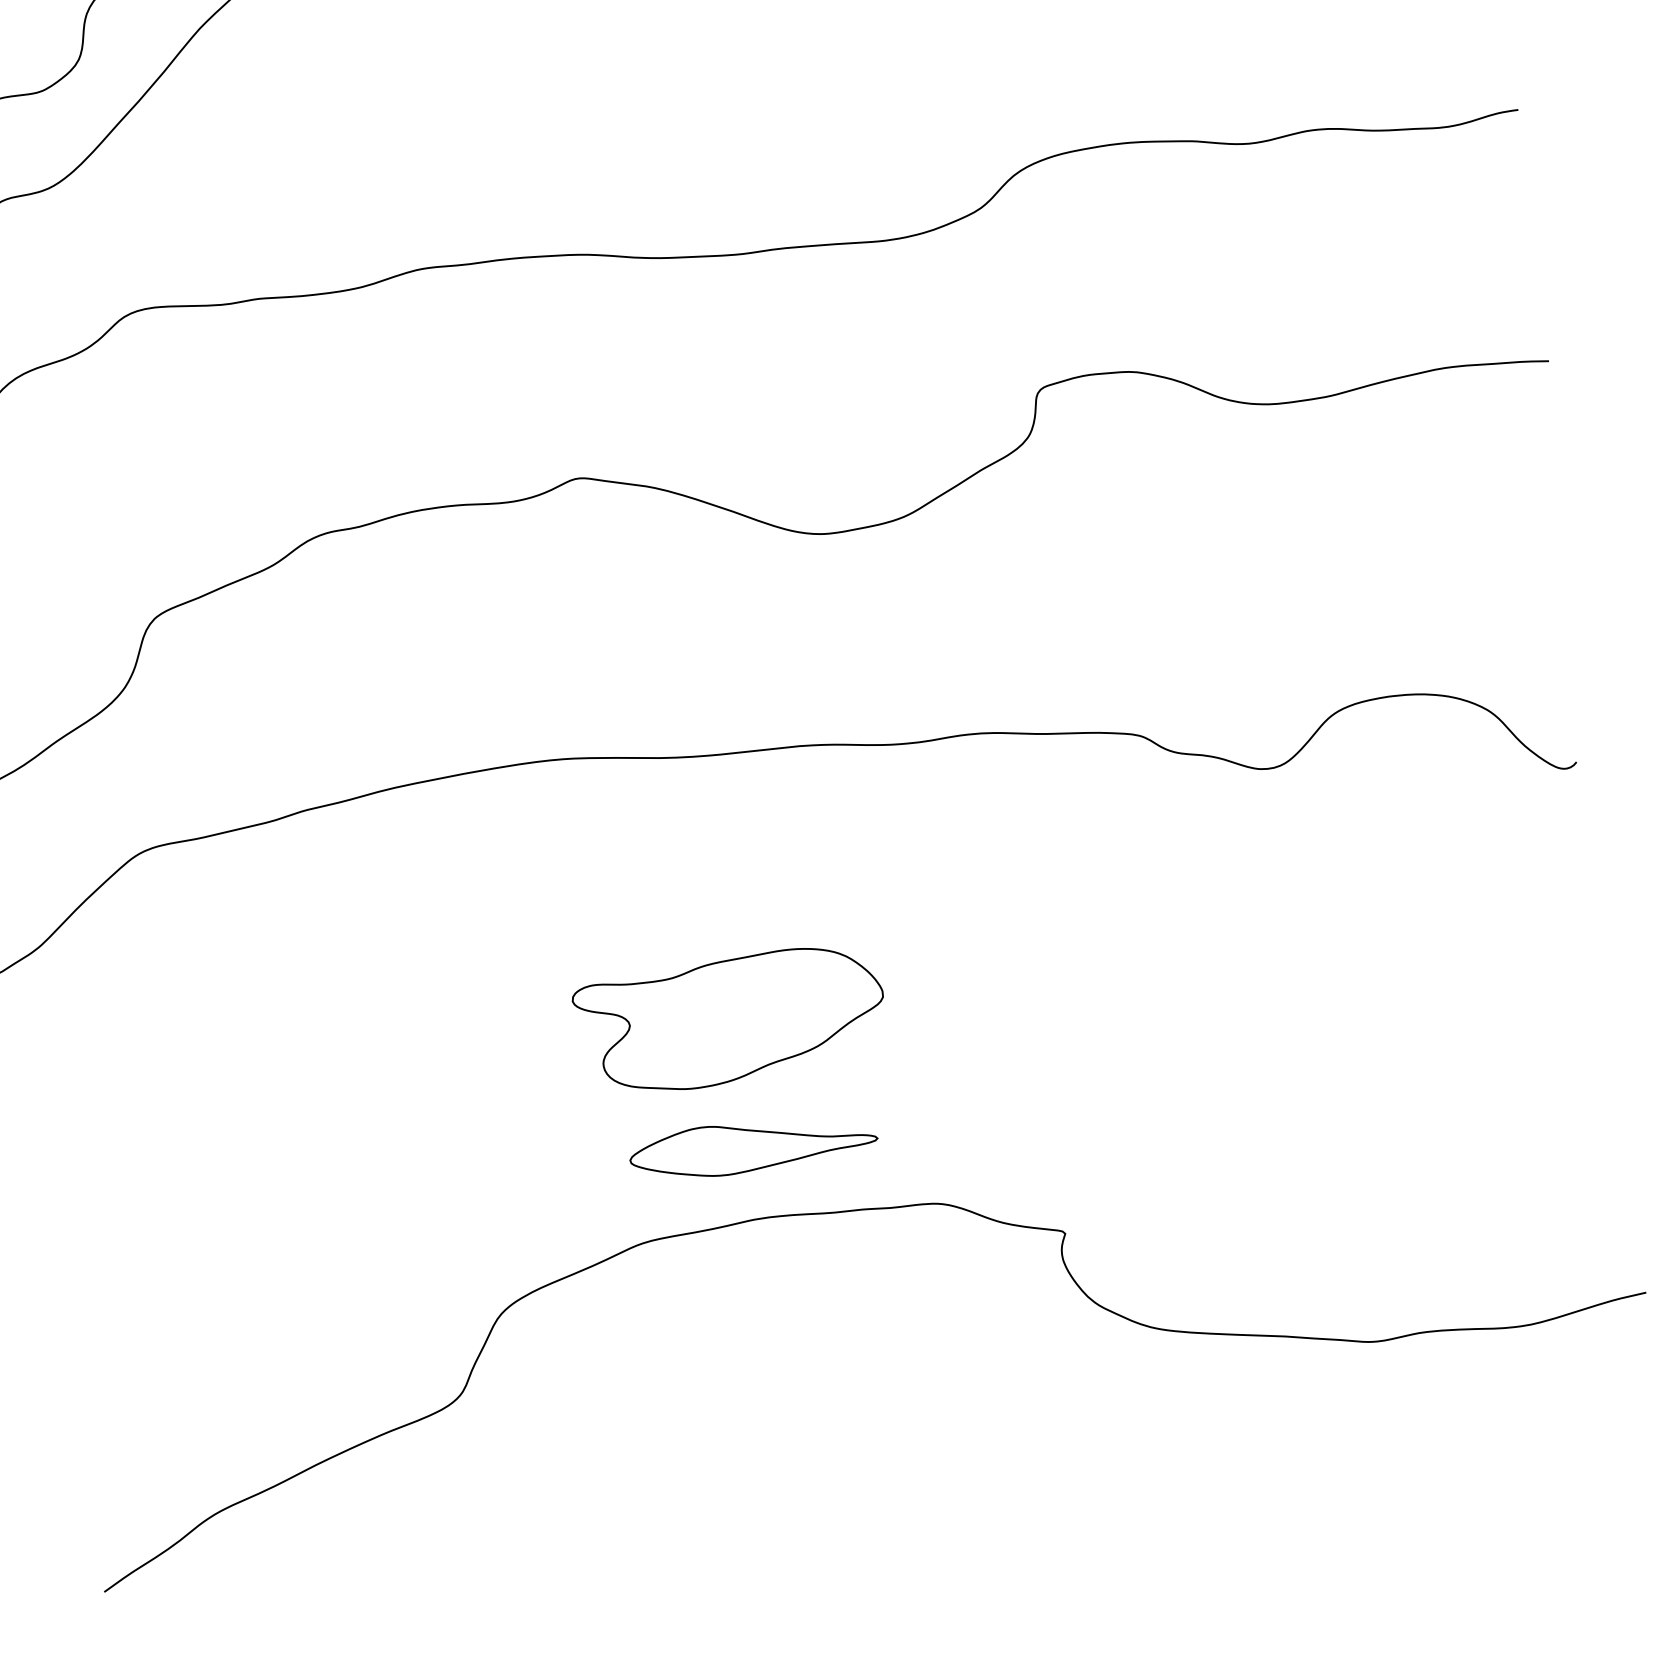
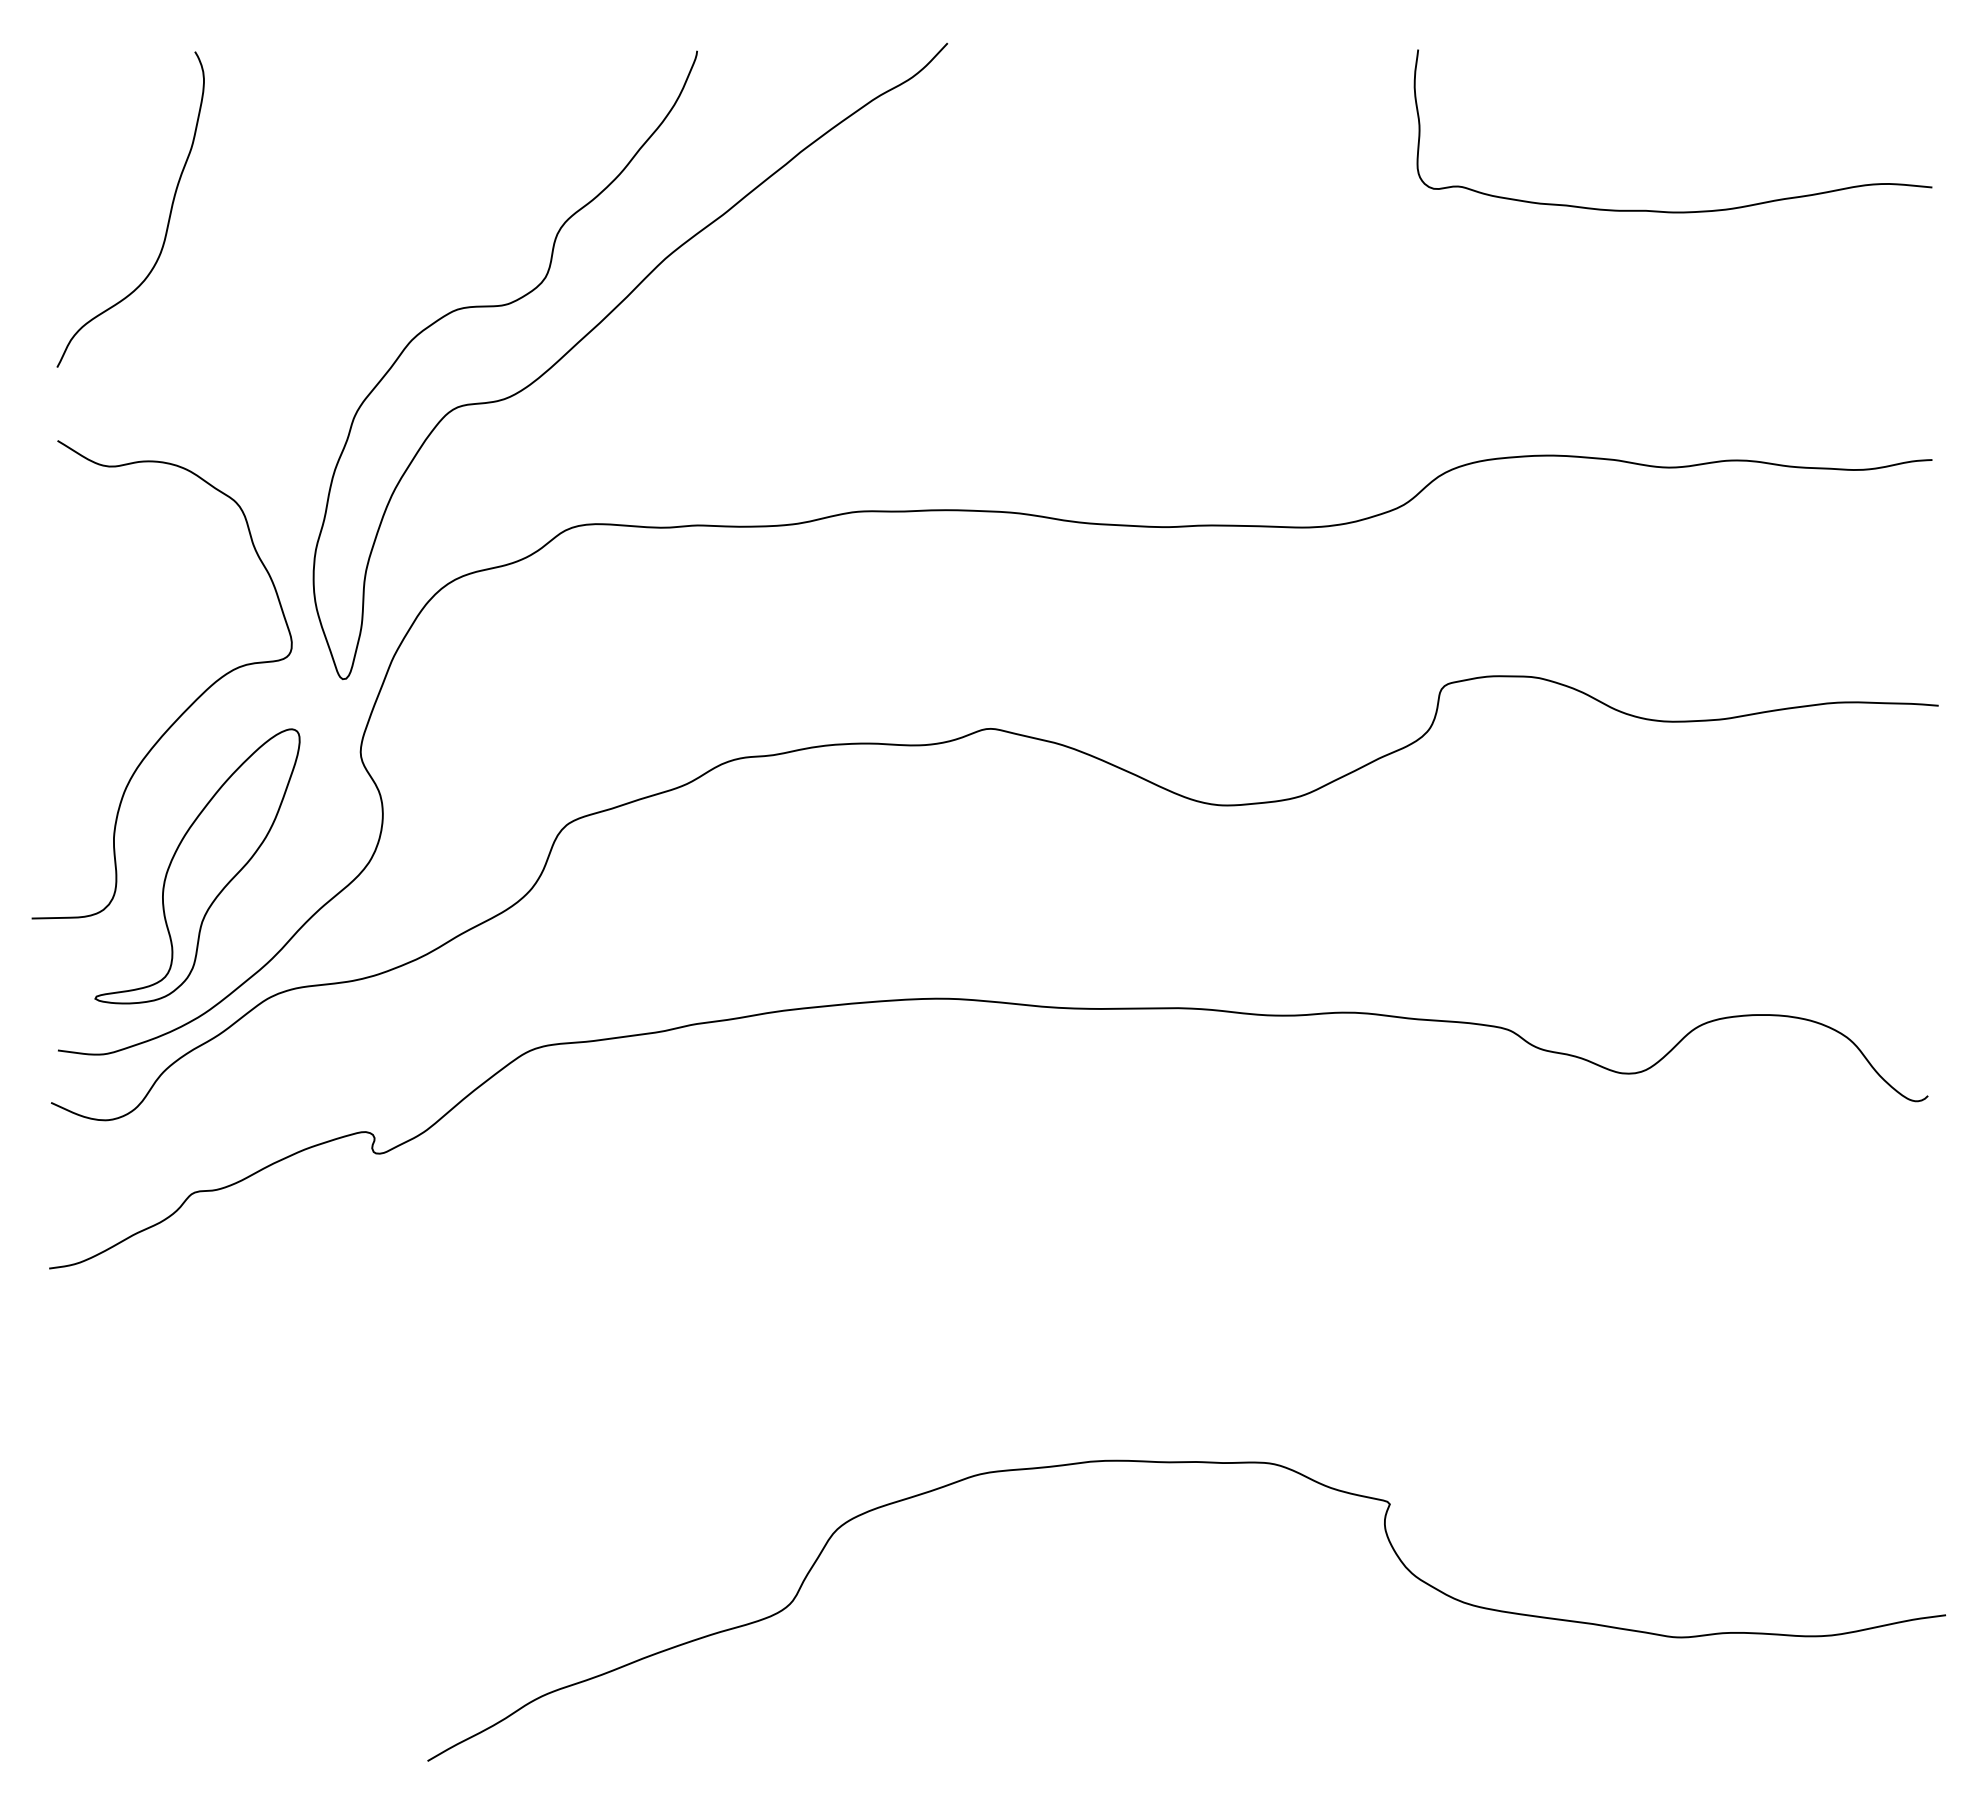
part: (729, 1020) -> (1085, 1266), removed
part: (753, 1147) -> (1096, 1391), removed

